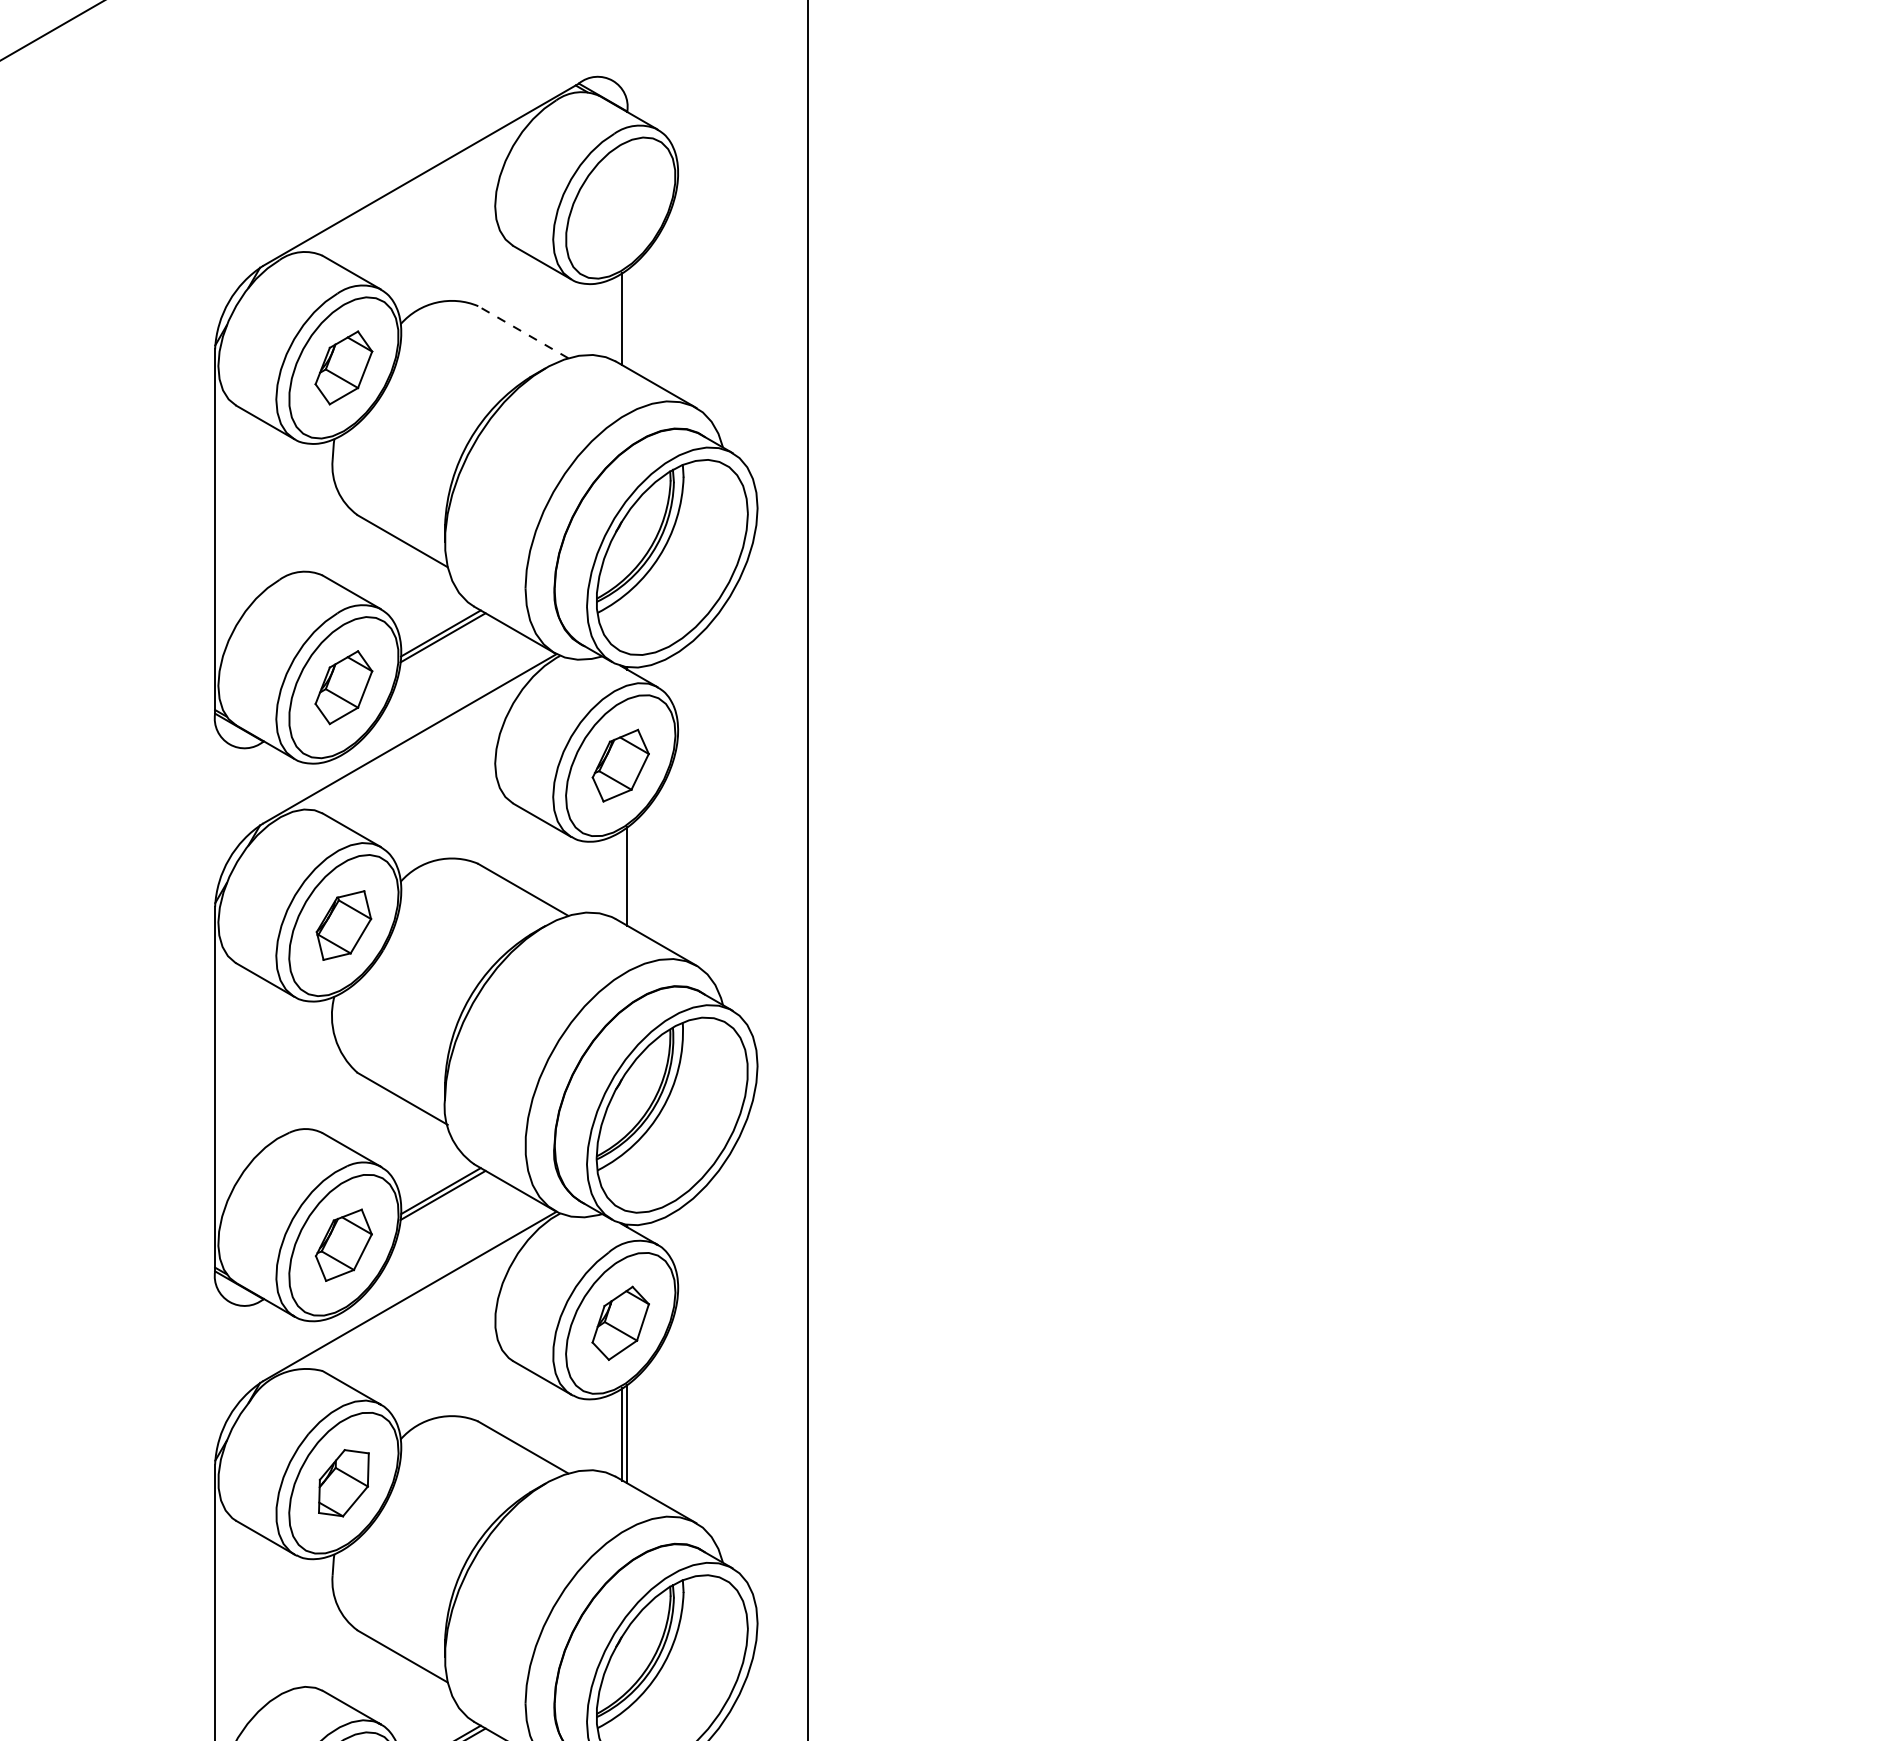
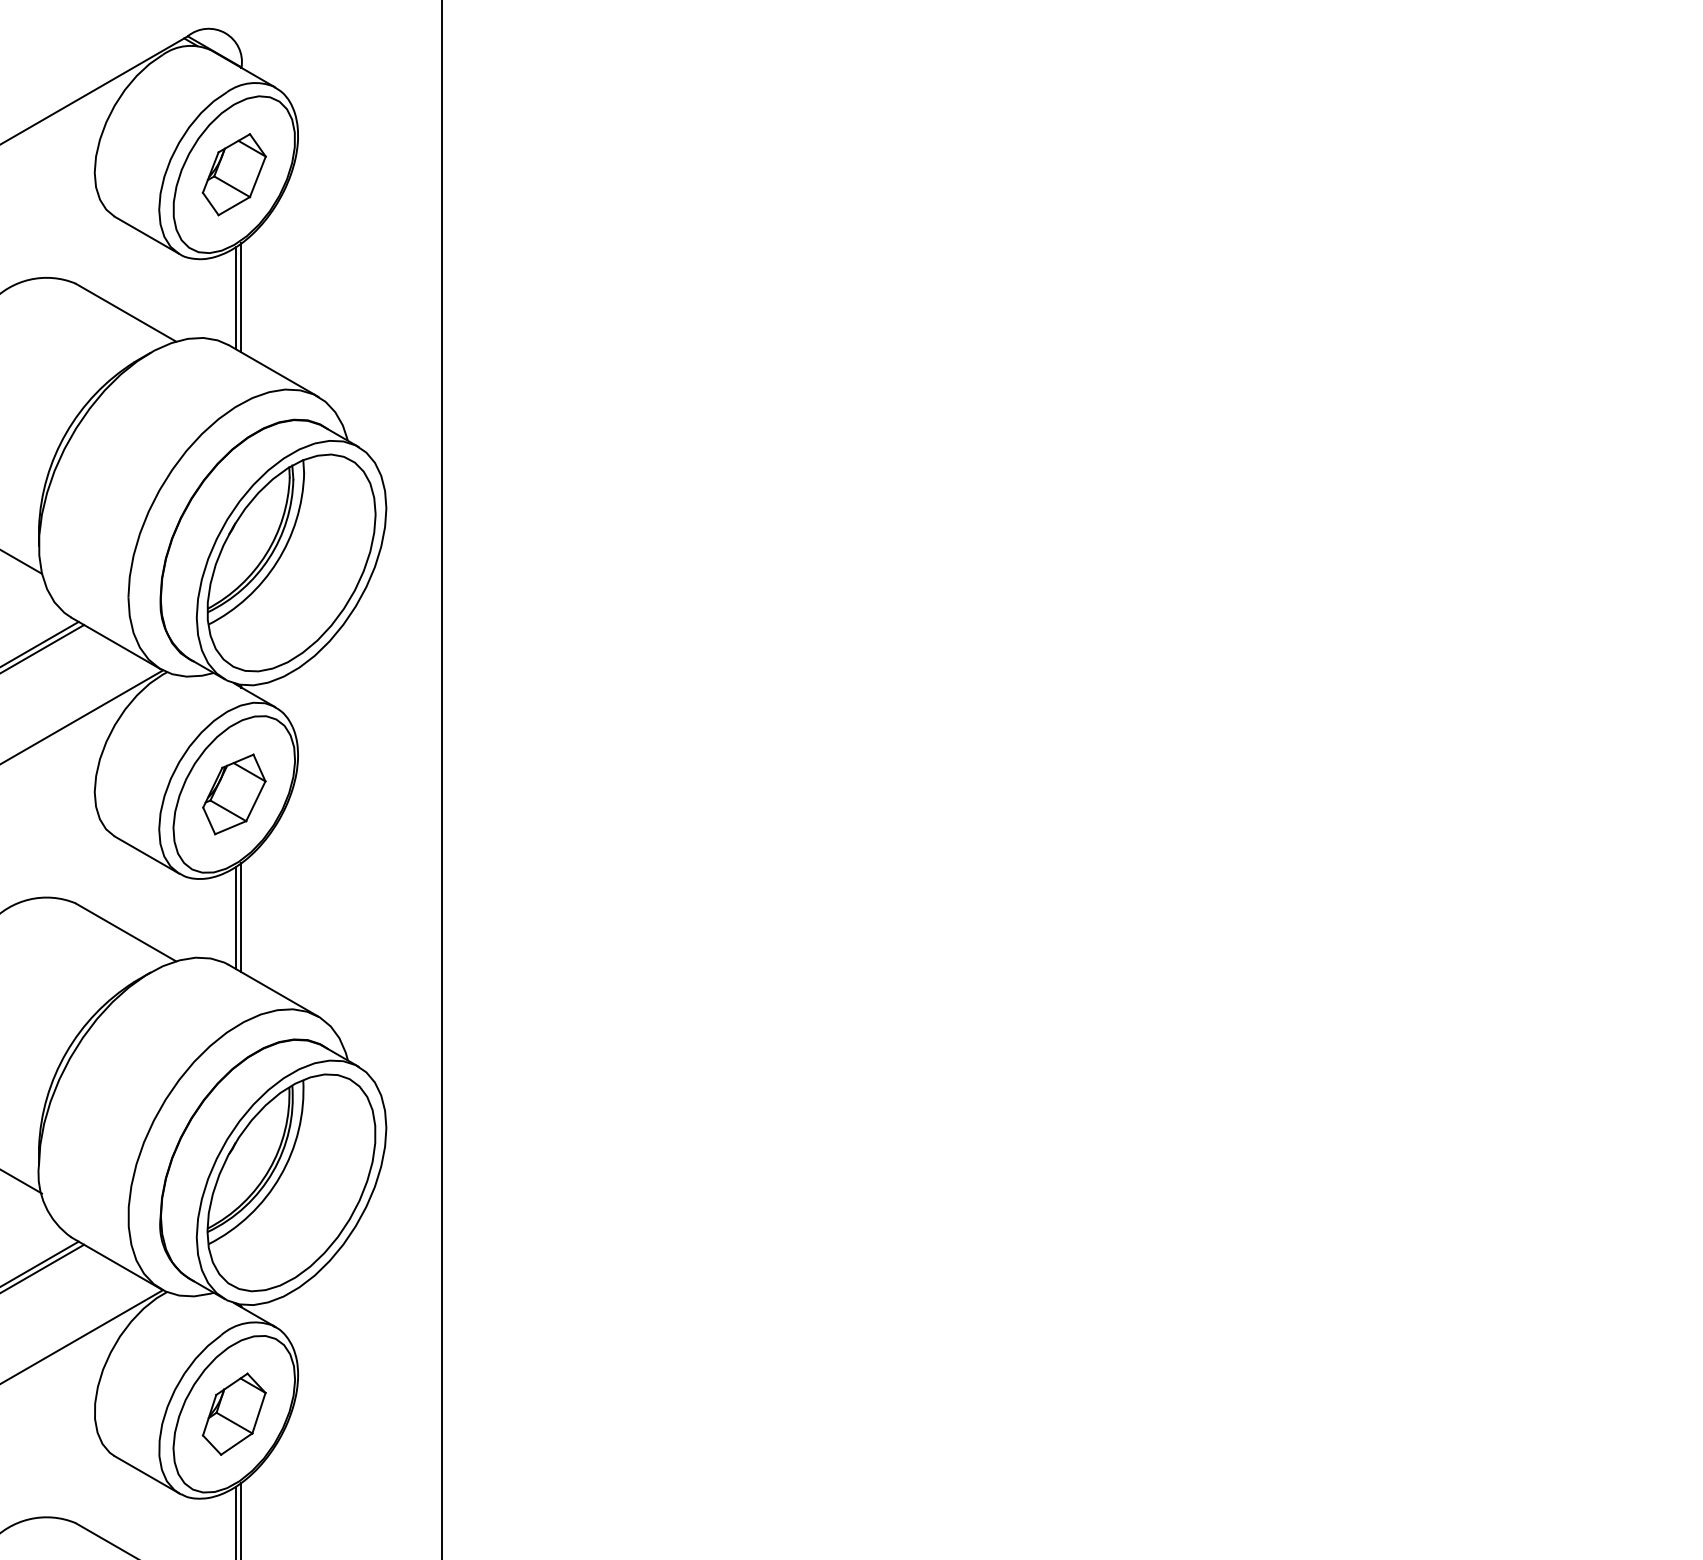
part: (620, 207) -> (234, 174), added
line: (627, 318) -> (241, 297), added
line: (522, 332) -> (125, 312), dashed -> solid
line: (622, 876) -> (236, 917), added

